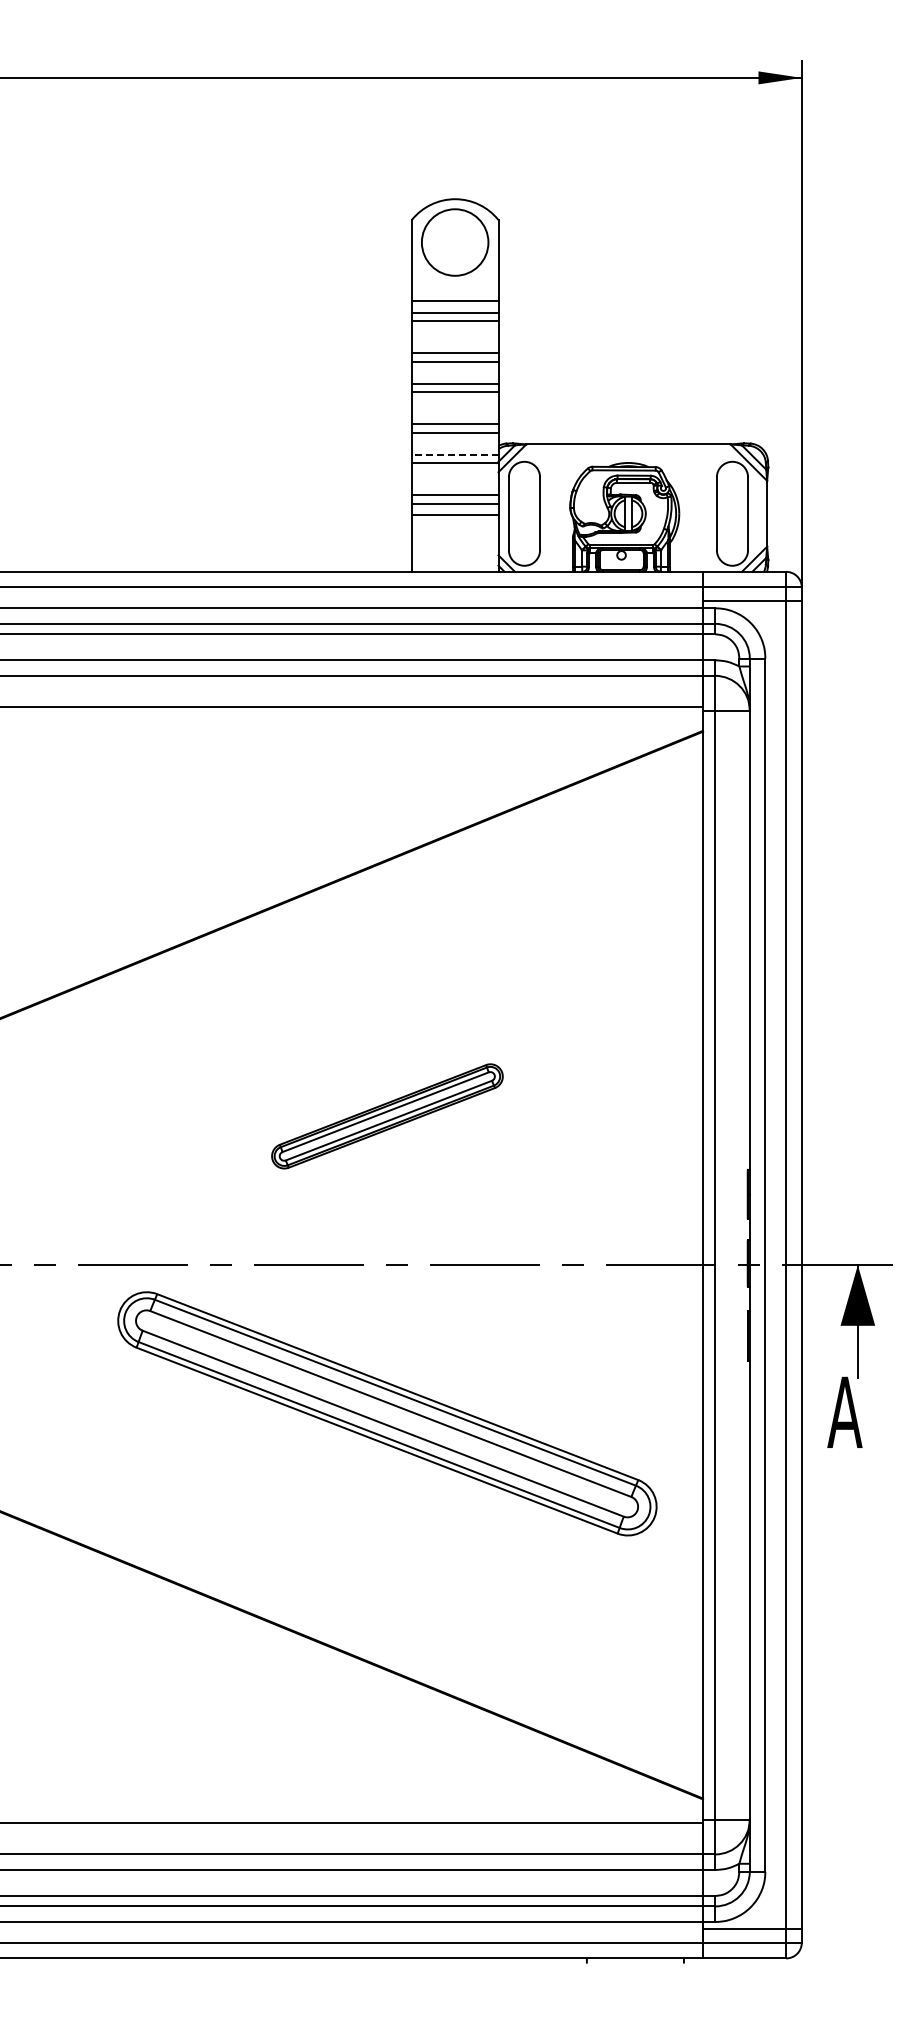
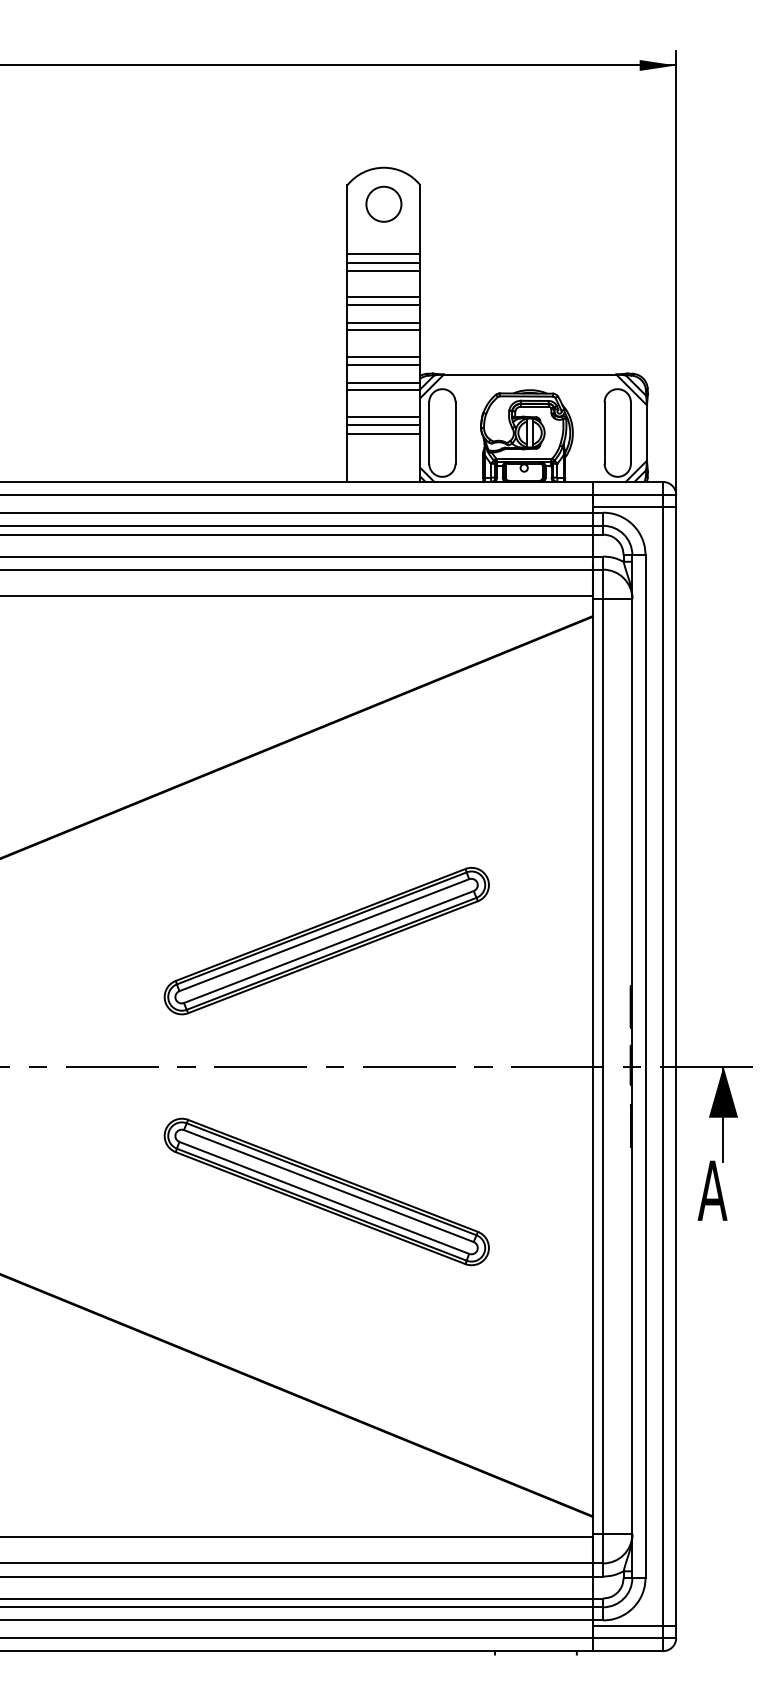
circle: (454, 242) -> (383, 204), size x0.62
line: (454, 454) -> (383, 383), dashed -> solid
part: (387, 1116) -> (326, 941), size x1.67
part: (387, 1413) -> (326, 1191), size x0.71

